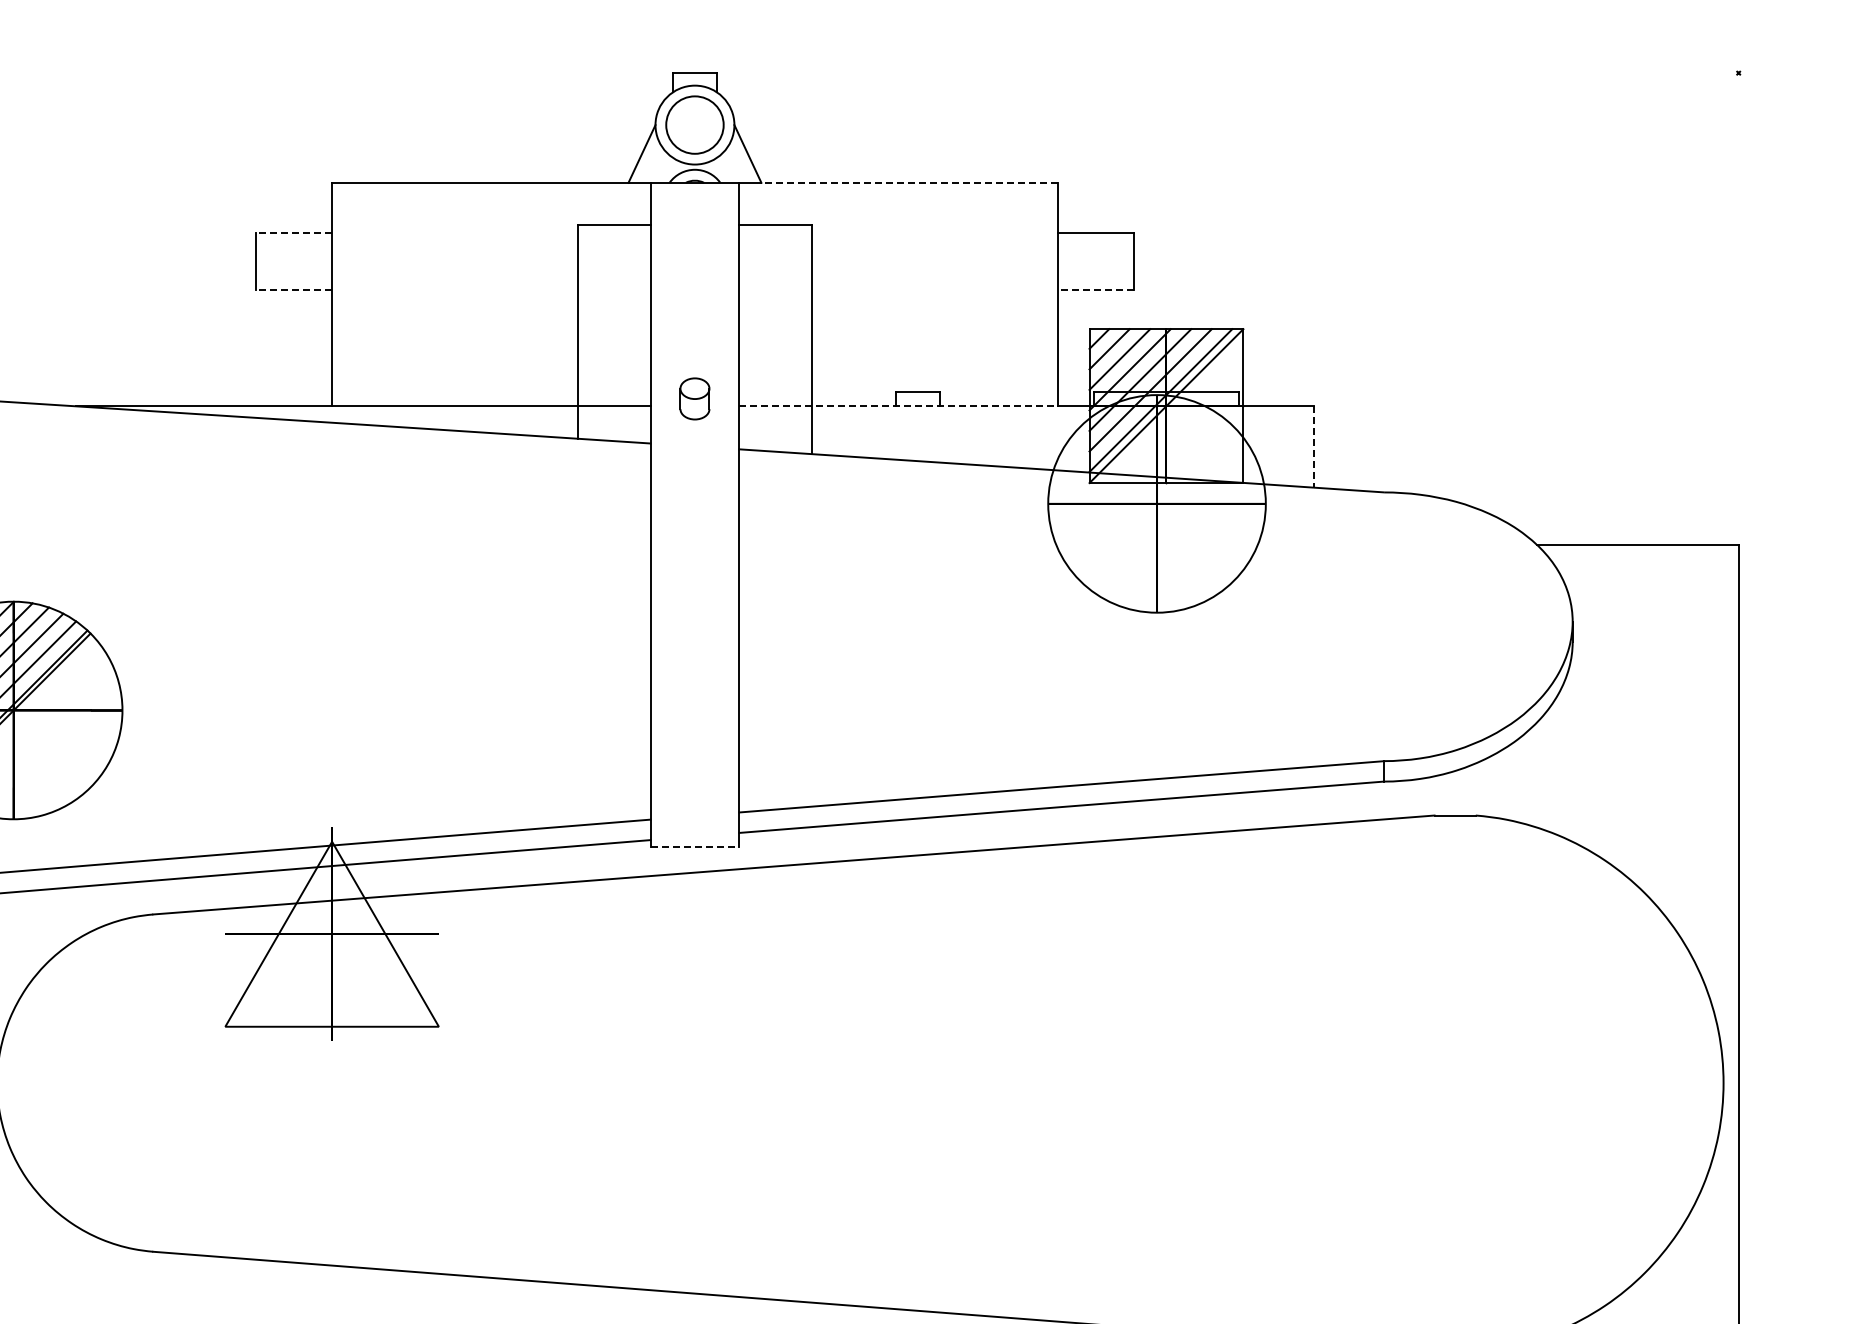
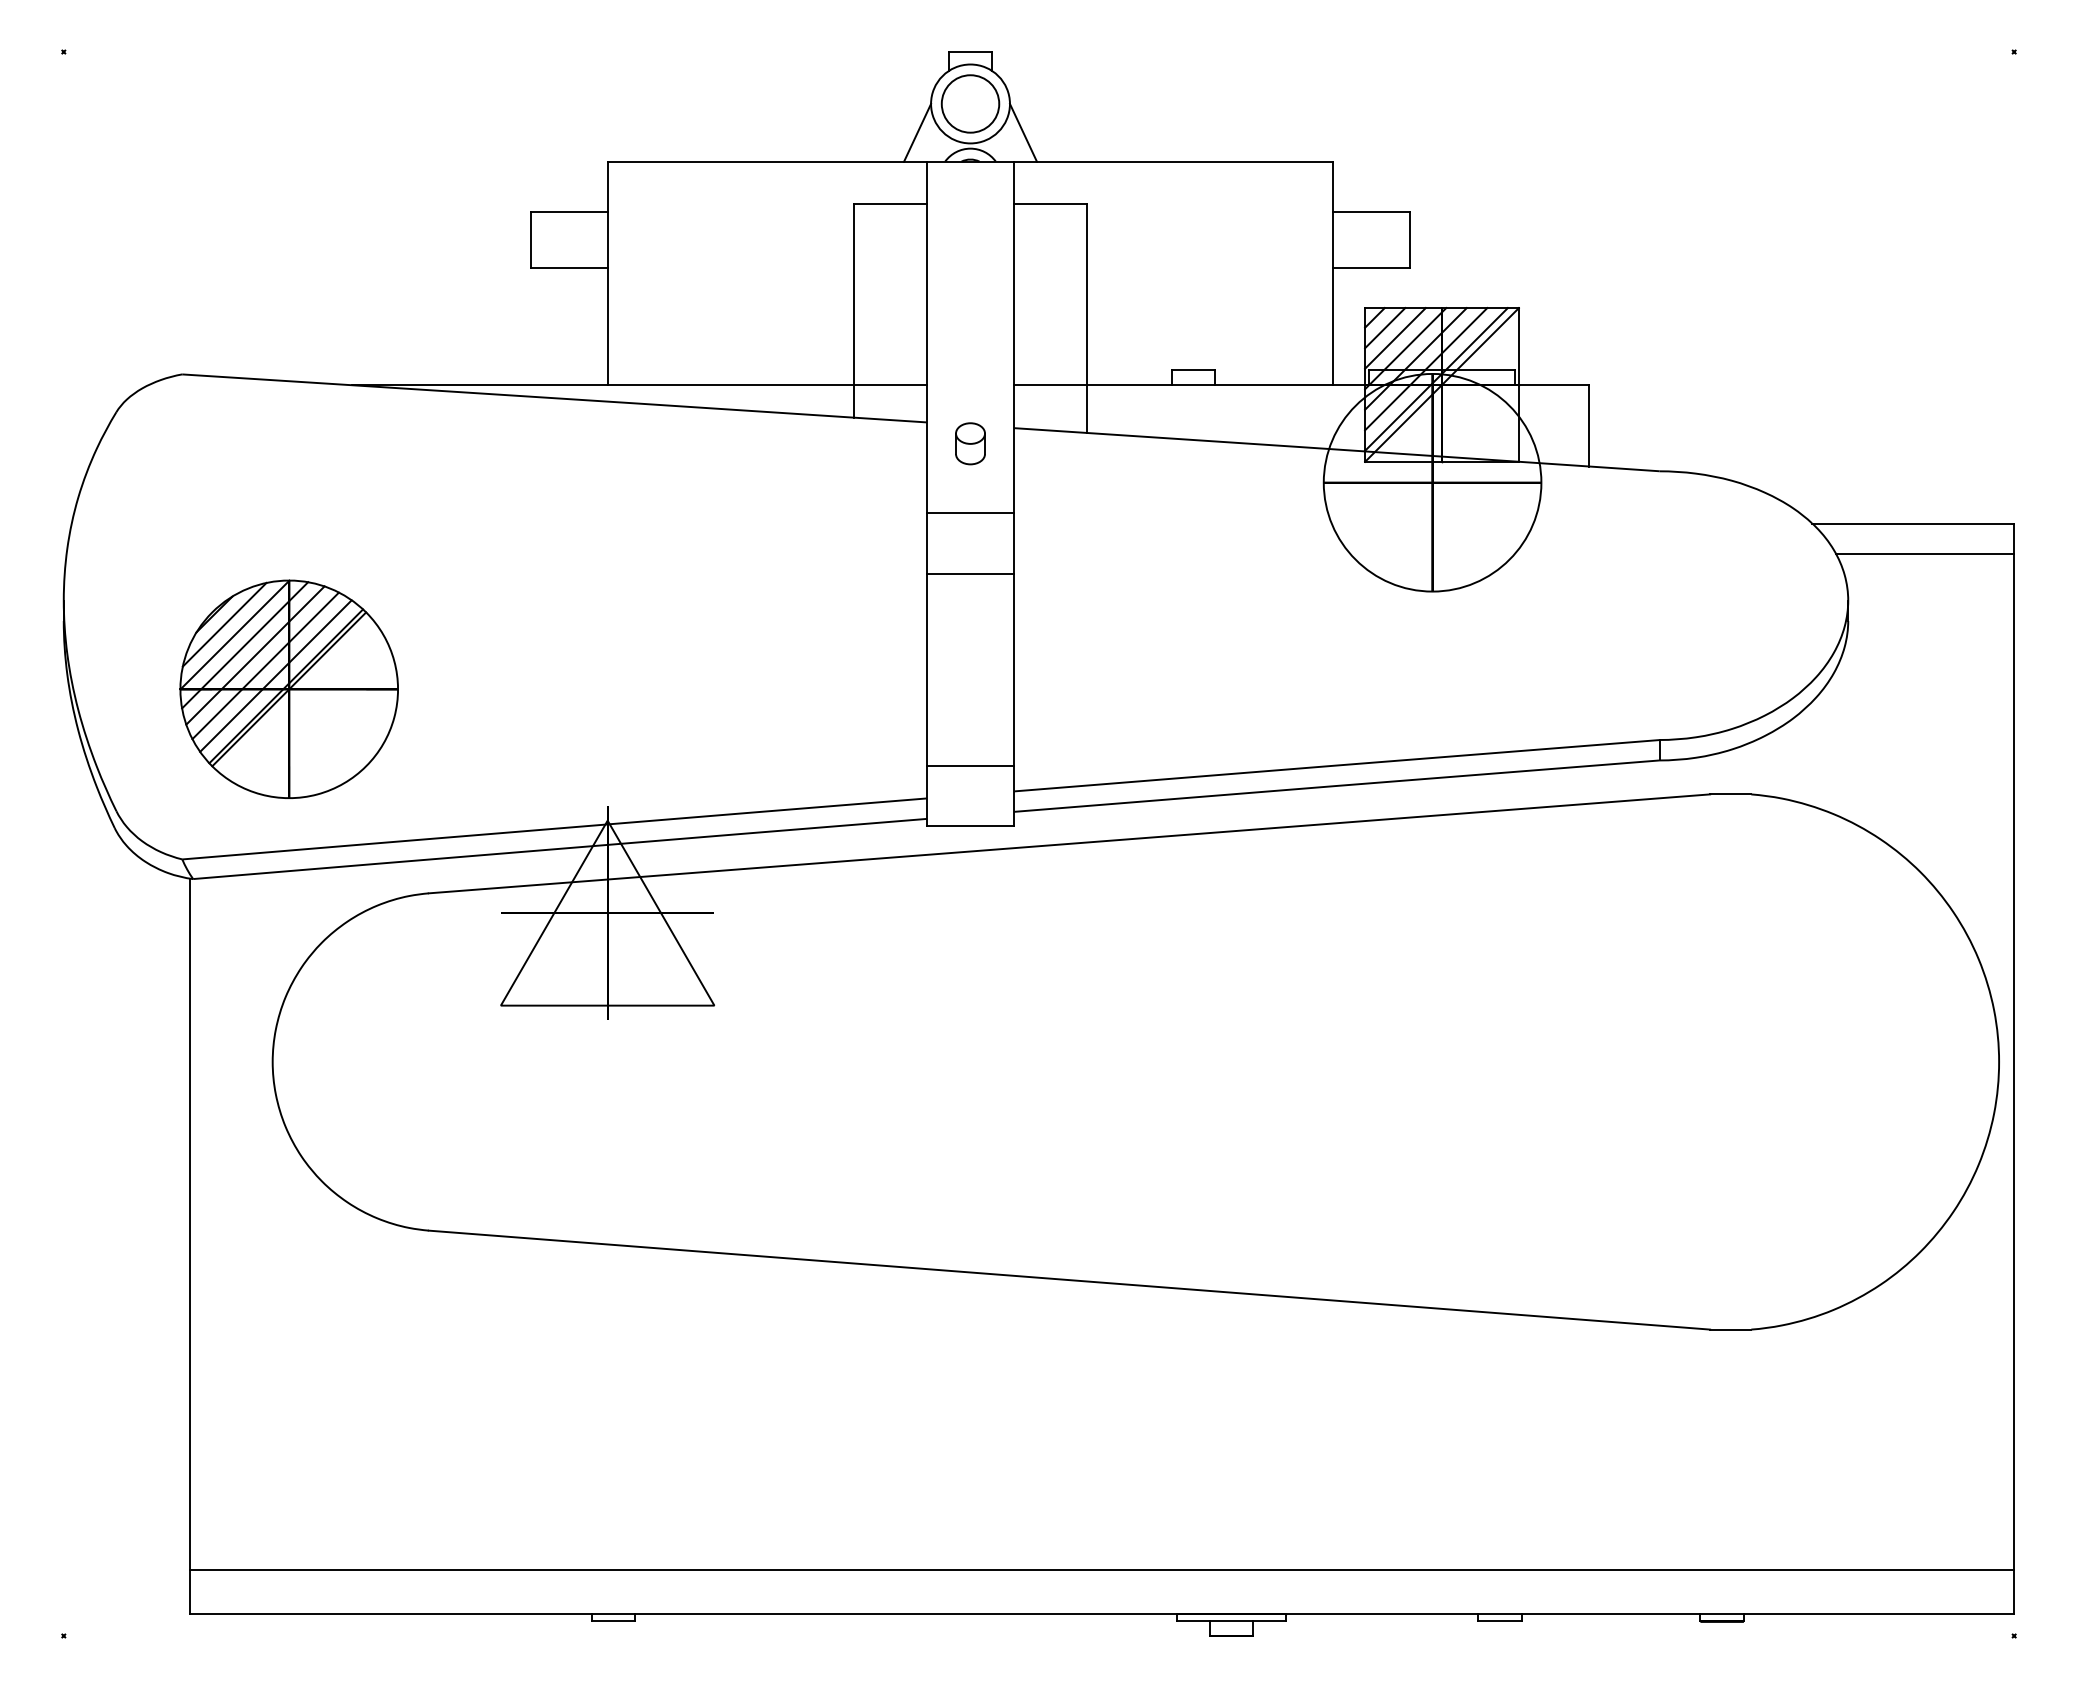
line: (908, 182) -> (1184, 161), dashed -> solid
line: (293, 233) -> (569, 212), dashed -> solid
line: (293, 289) -> (569, 268), dashed -> solid
line: (1094, 289) -> (1370, 268), dashed -> solid
part: (694, 398) -> (970, 443), moved
line: (897, 405) -> (1173, 384), dashed -> solid
line: (1313, 446) -> (1589, 425), dashed -> solid
line: (694, 534) -> (970, 513), added
line: (1649, 575) -> (1925, 554), added
line: (694, 595) -> (970, 574), added
line: (694, 786) -> (970, 765), added
line: (694, 846) -> (970, 825), dashed -> solid

